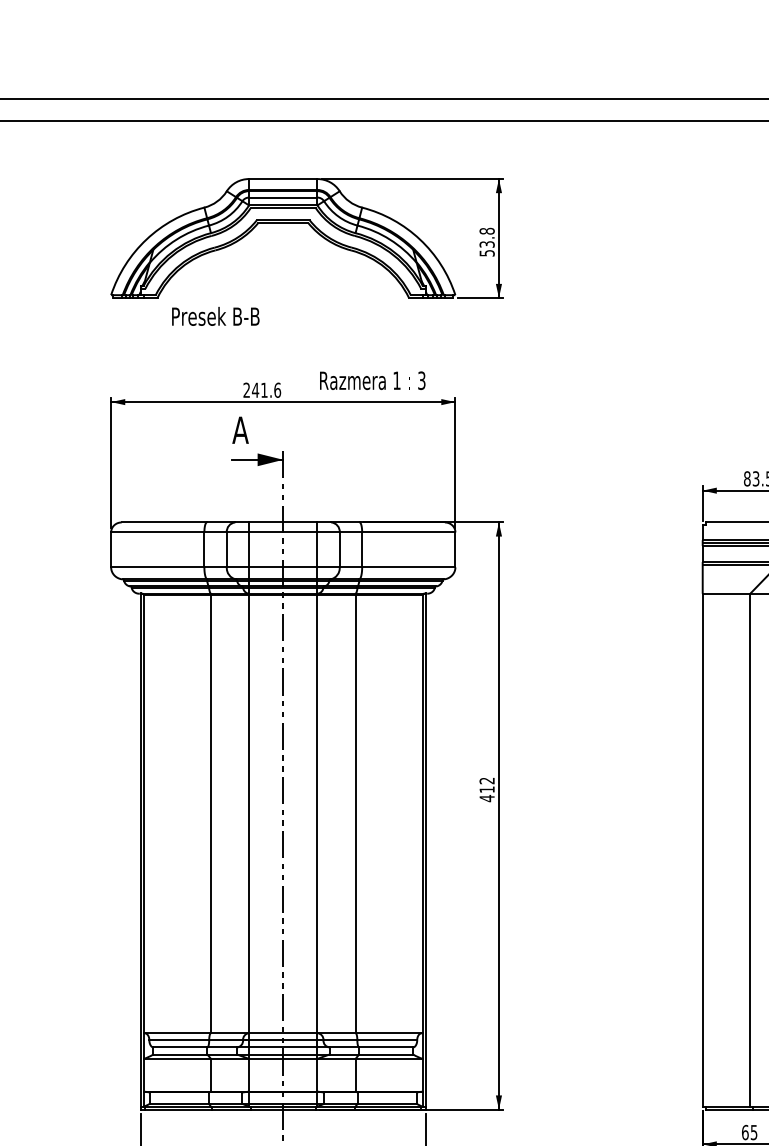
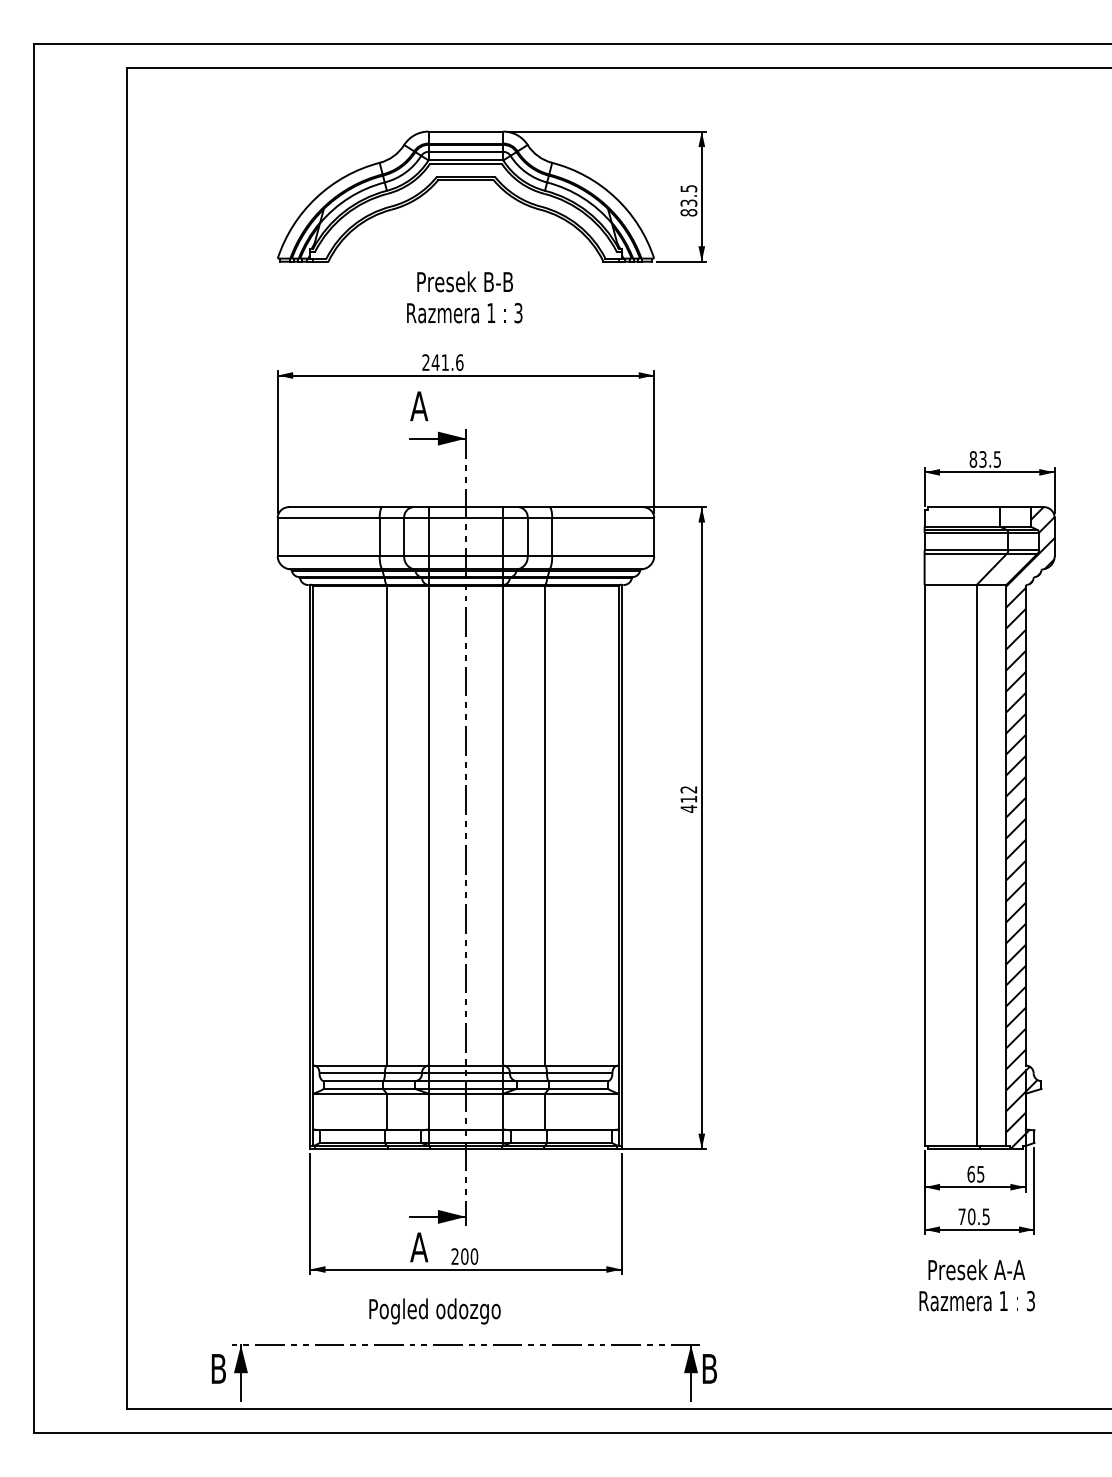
text: (486, 242) -> (688, 200), 53.8 -> 83.5
text: (215, 316) -> (464, 281), moved
text: (372, 381) -> (464, 313), moved

